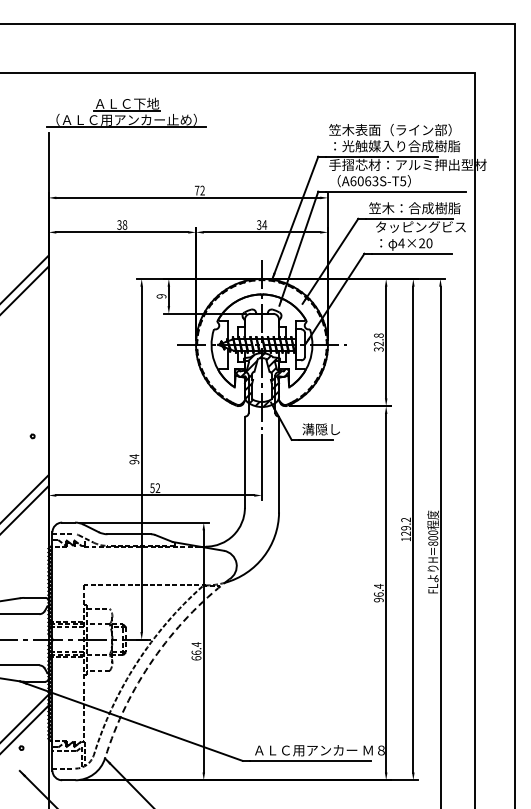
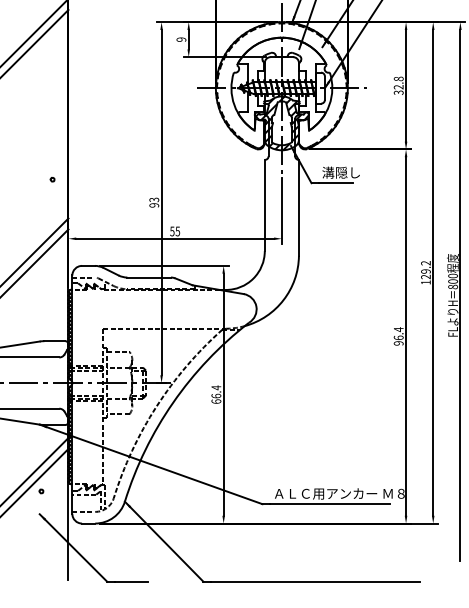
text: (134, 456) -> (154, 199), 94 -> 93
text: (157, 488) -> (177, 231), 52 -> 55
arc: (153, 659) -> (173, 402), dashed -> solid

